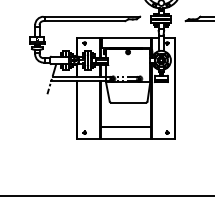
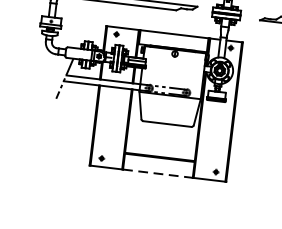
line: (126, 138) -> (158, 173), solid -> dashed

